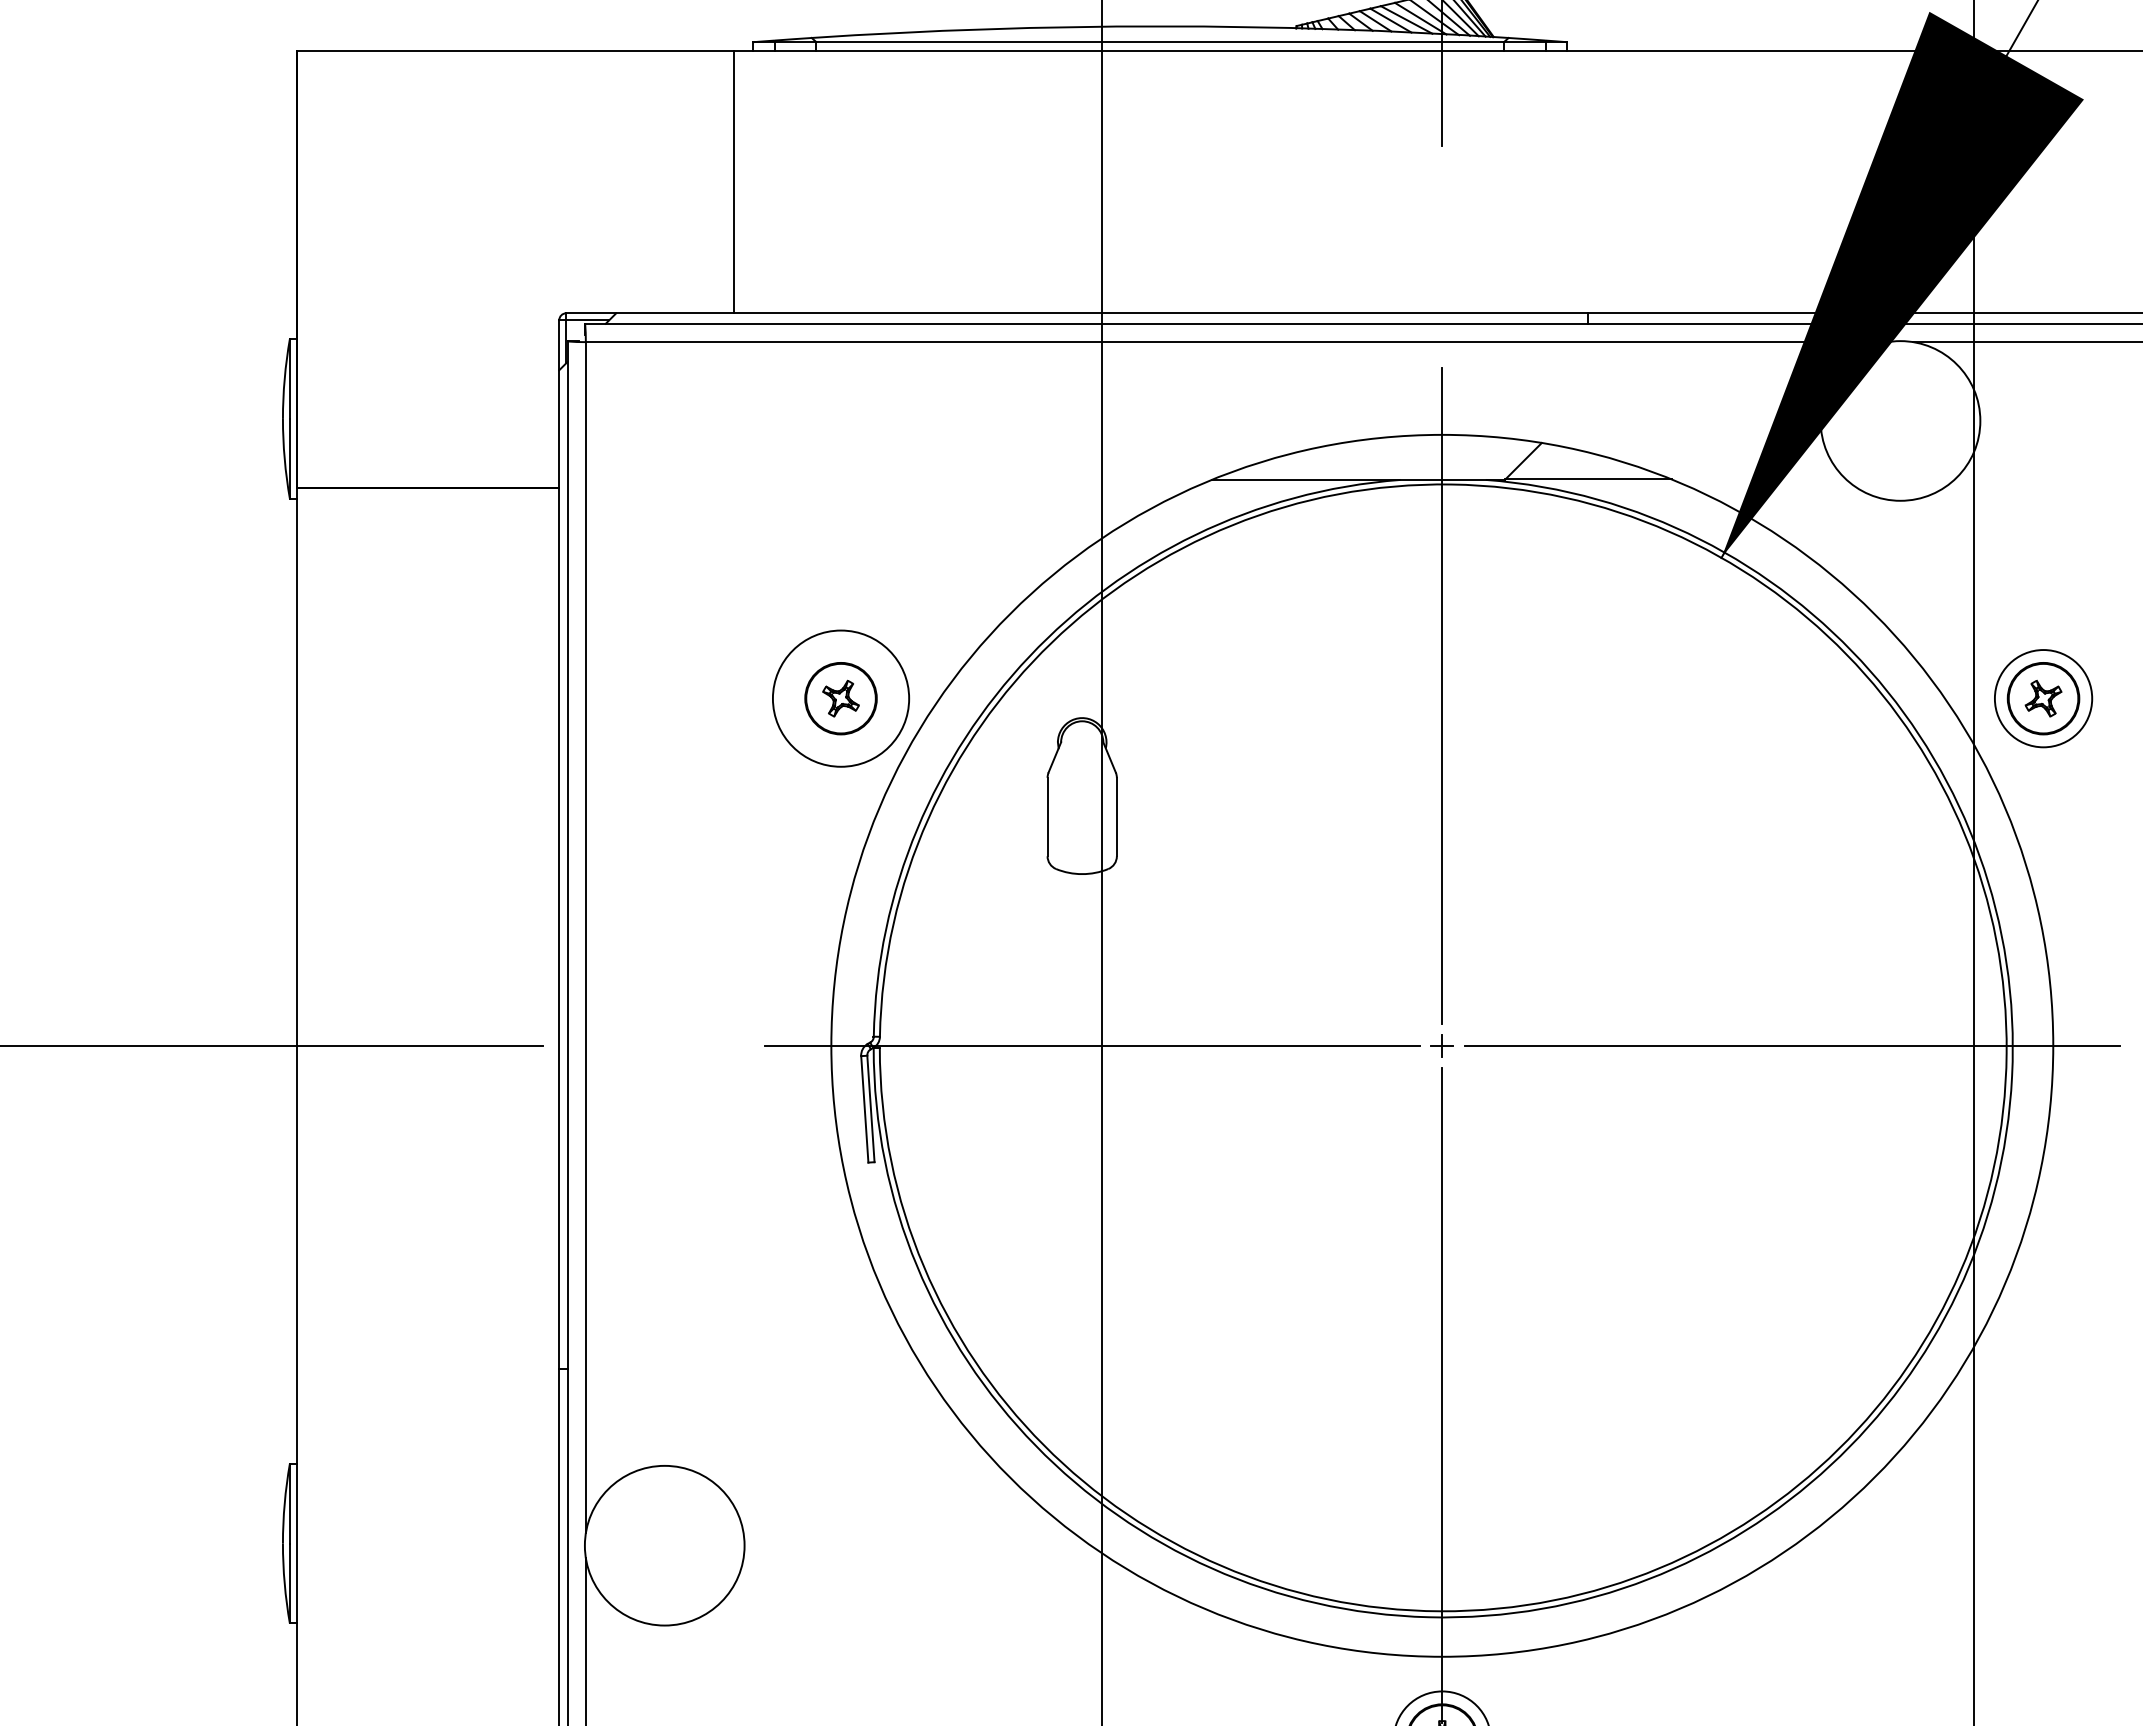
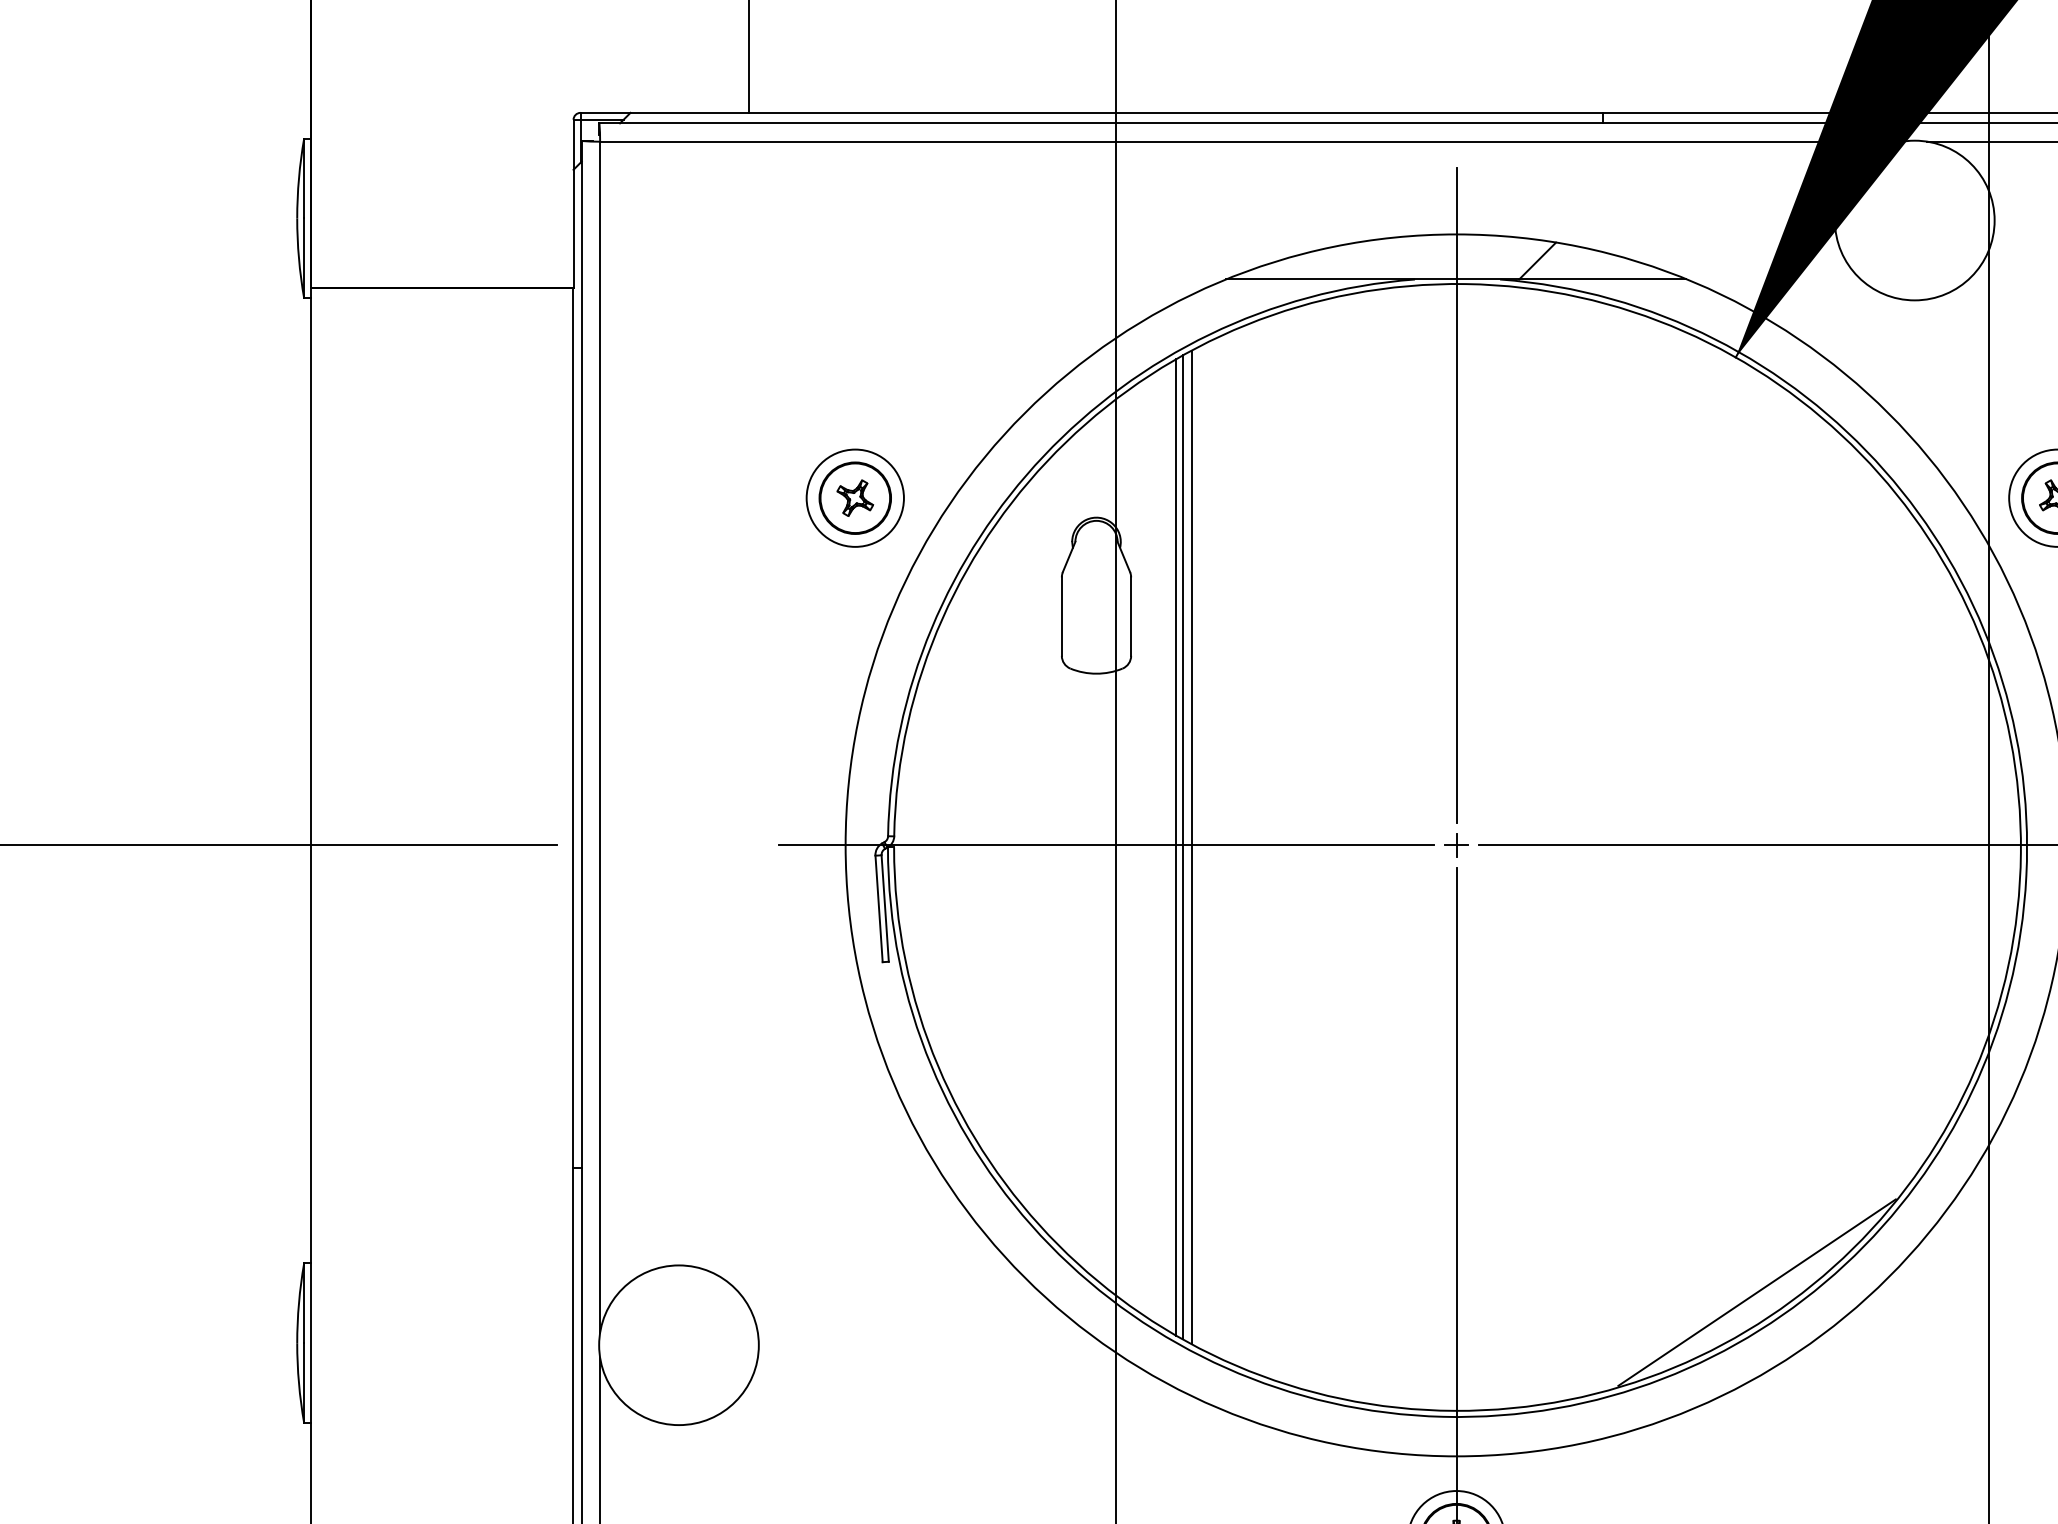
circle: (840, 698) -> (854, 498), size x0.71
line: (1161, 1047) -> (1175, 847), added
line: (1168, 1047) -> (1182, 847), added
line: (1177, 1047) -> (1191, 847), added
line: (1742, 1492) -> (1756, 1292), added

